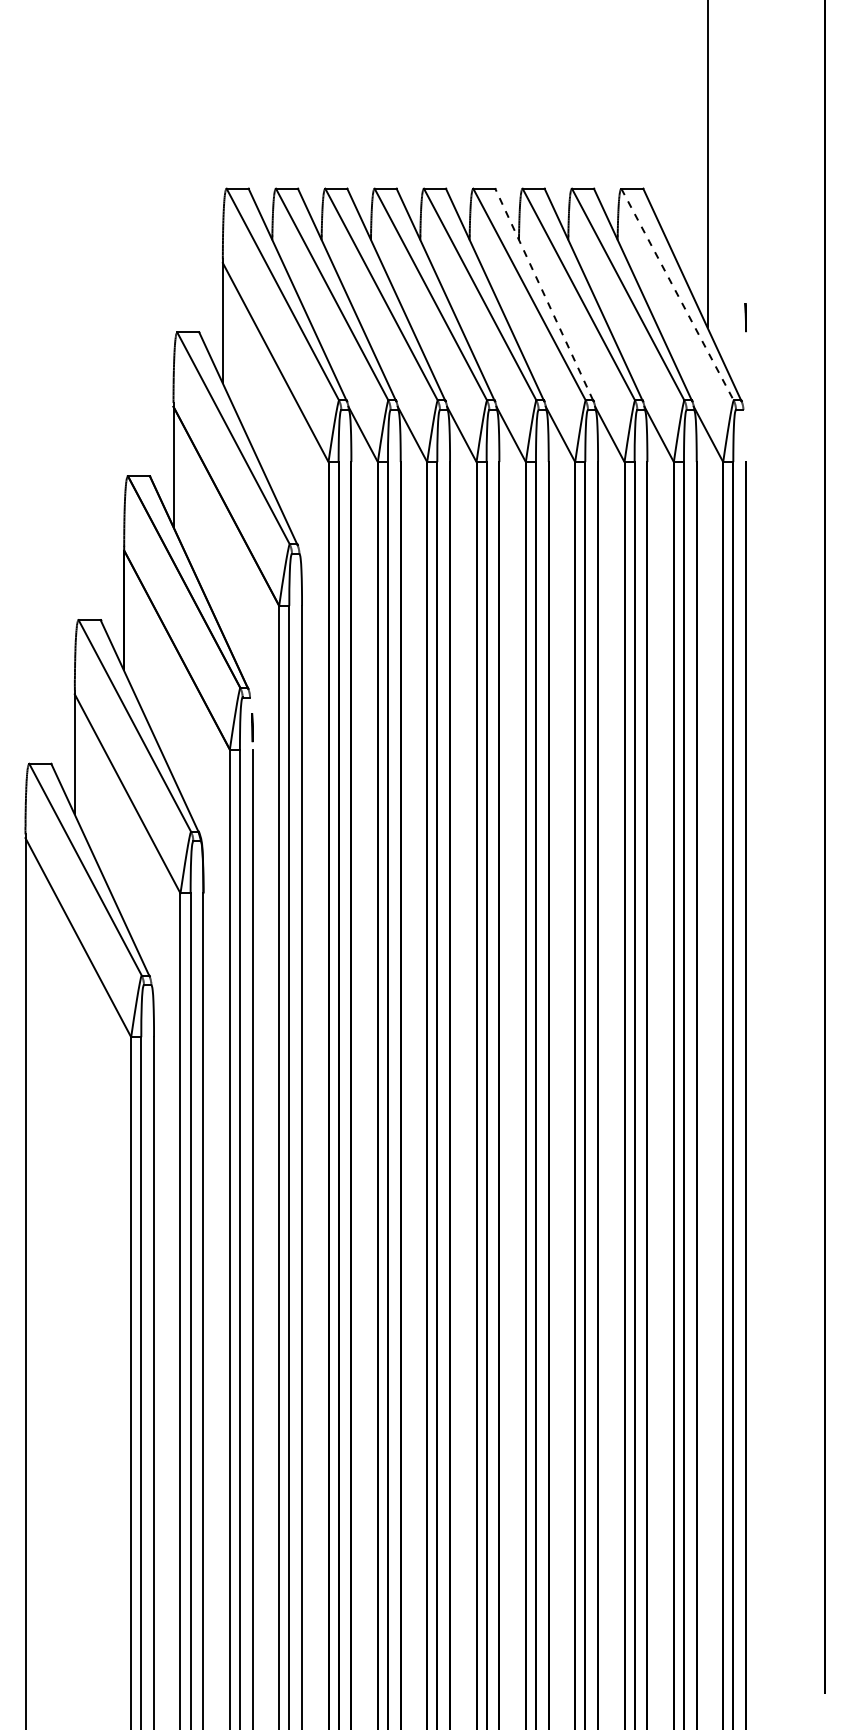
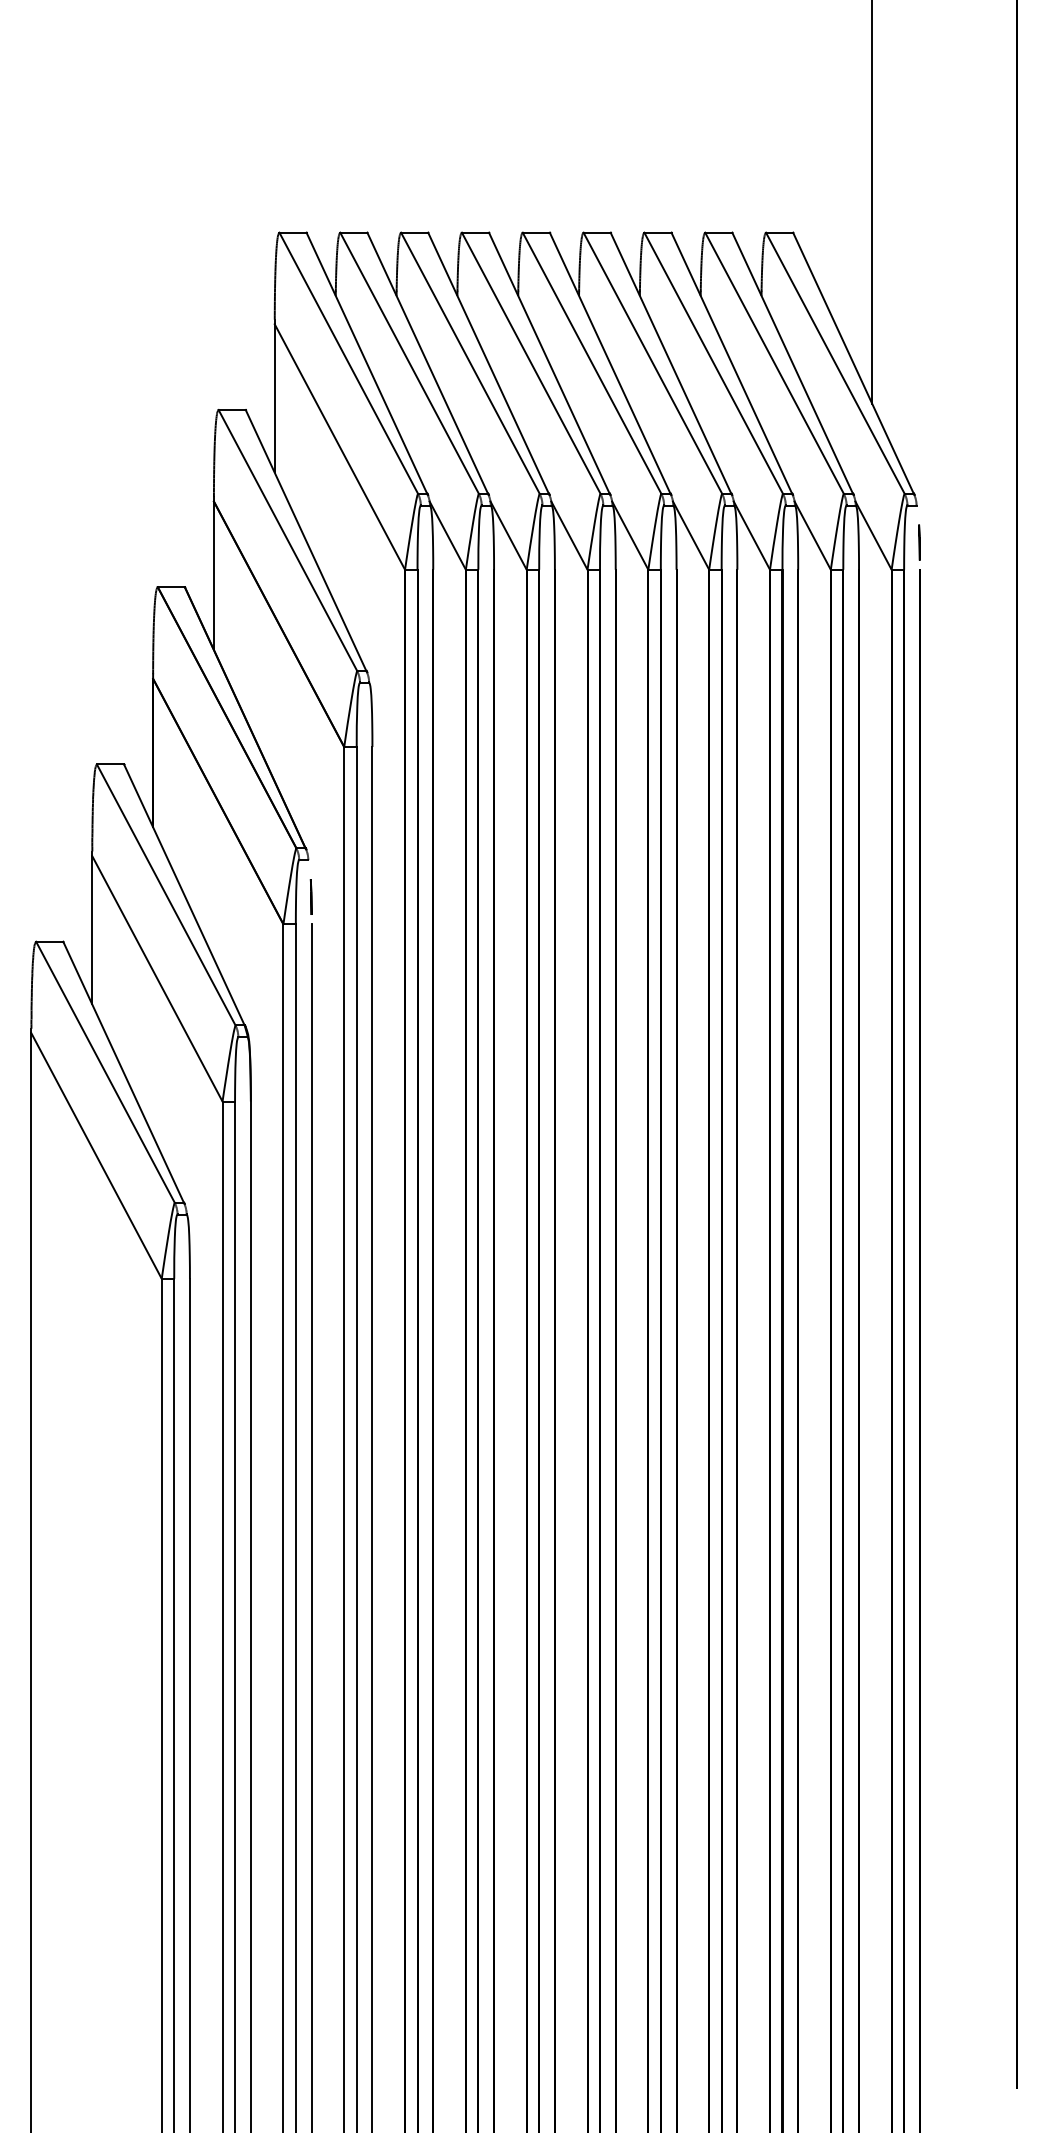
line: (543, 294) -> (670, 363), dashed -> solid
line: (677, 294) -> (835, 363), dashed -> solid
line: (745, 317) -> (919, 542), moved

